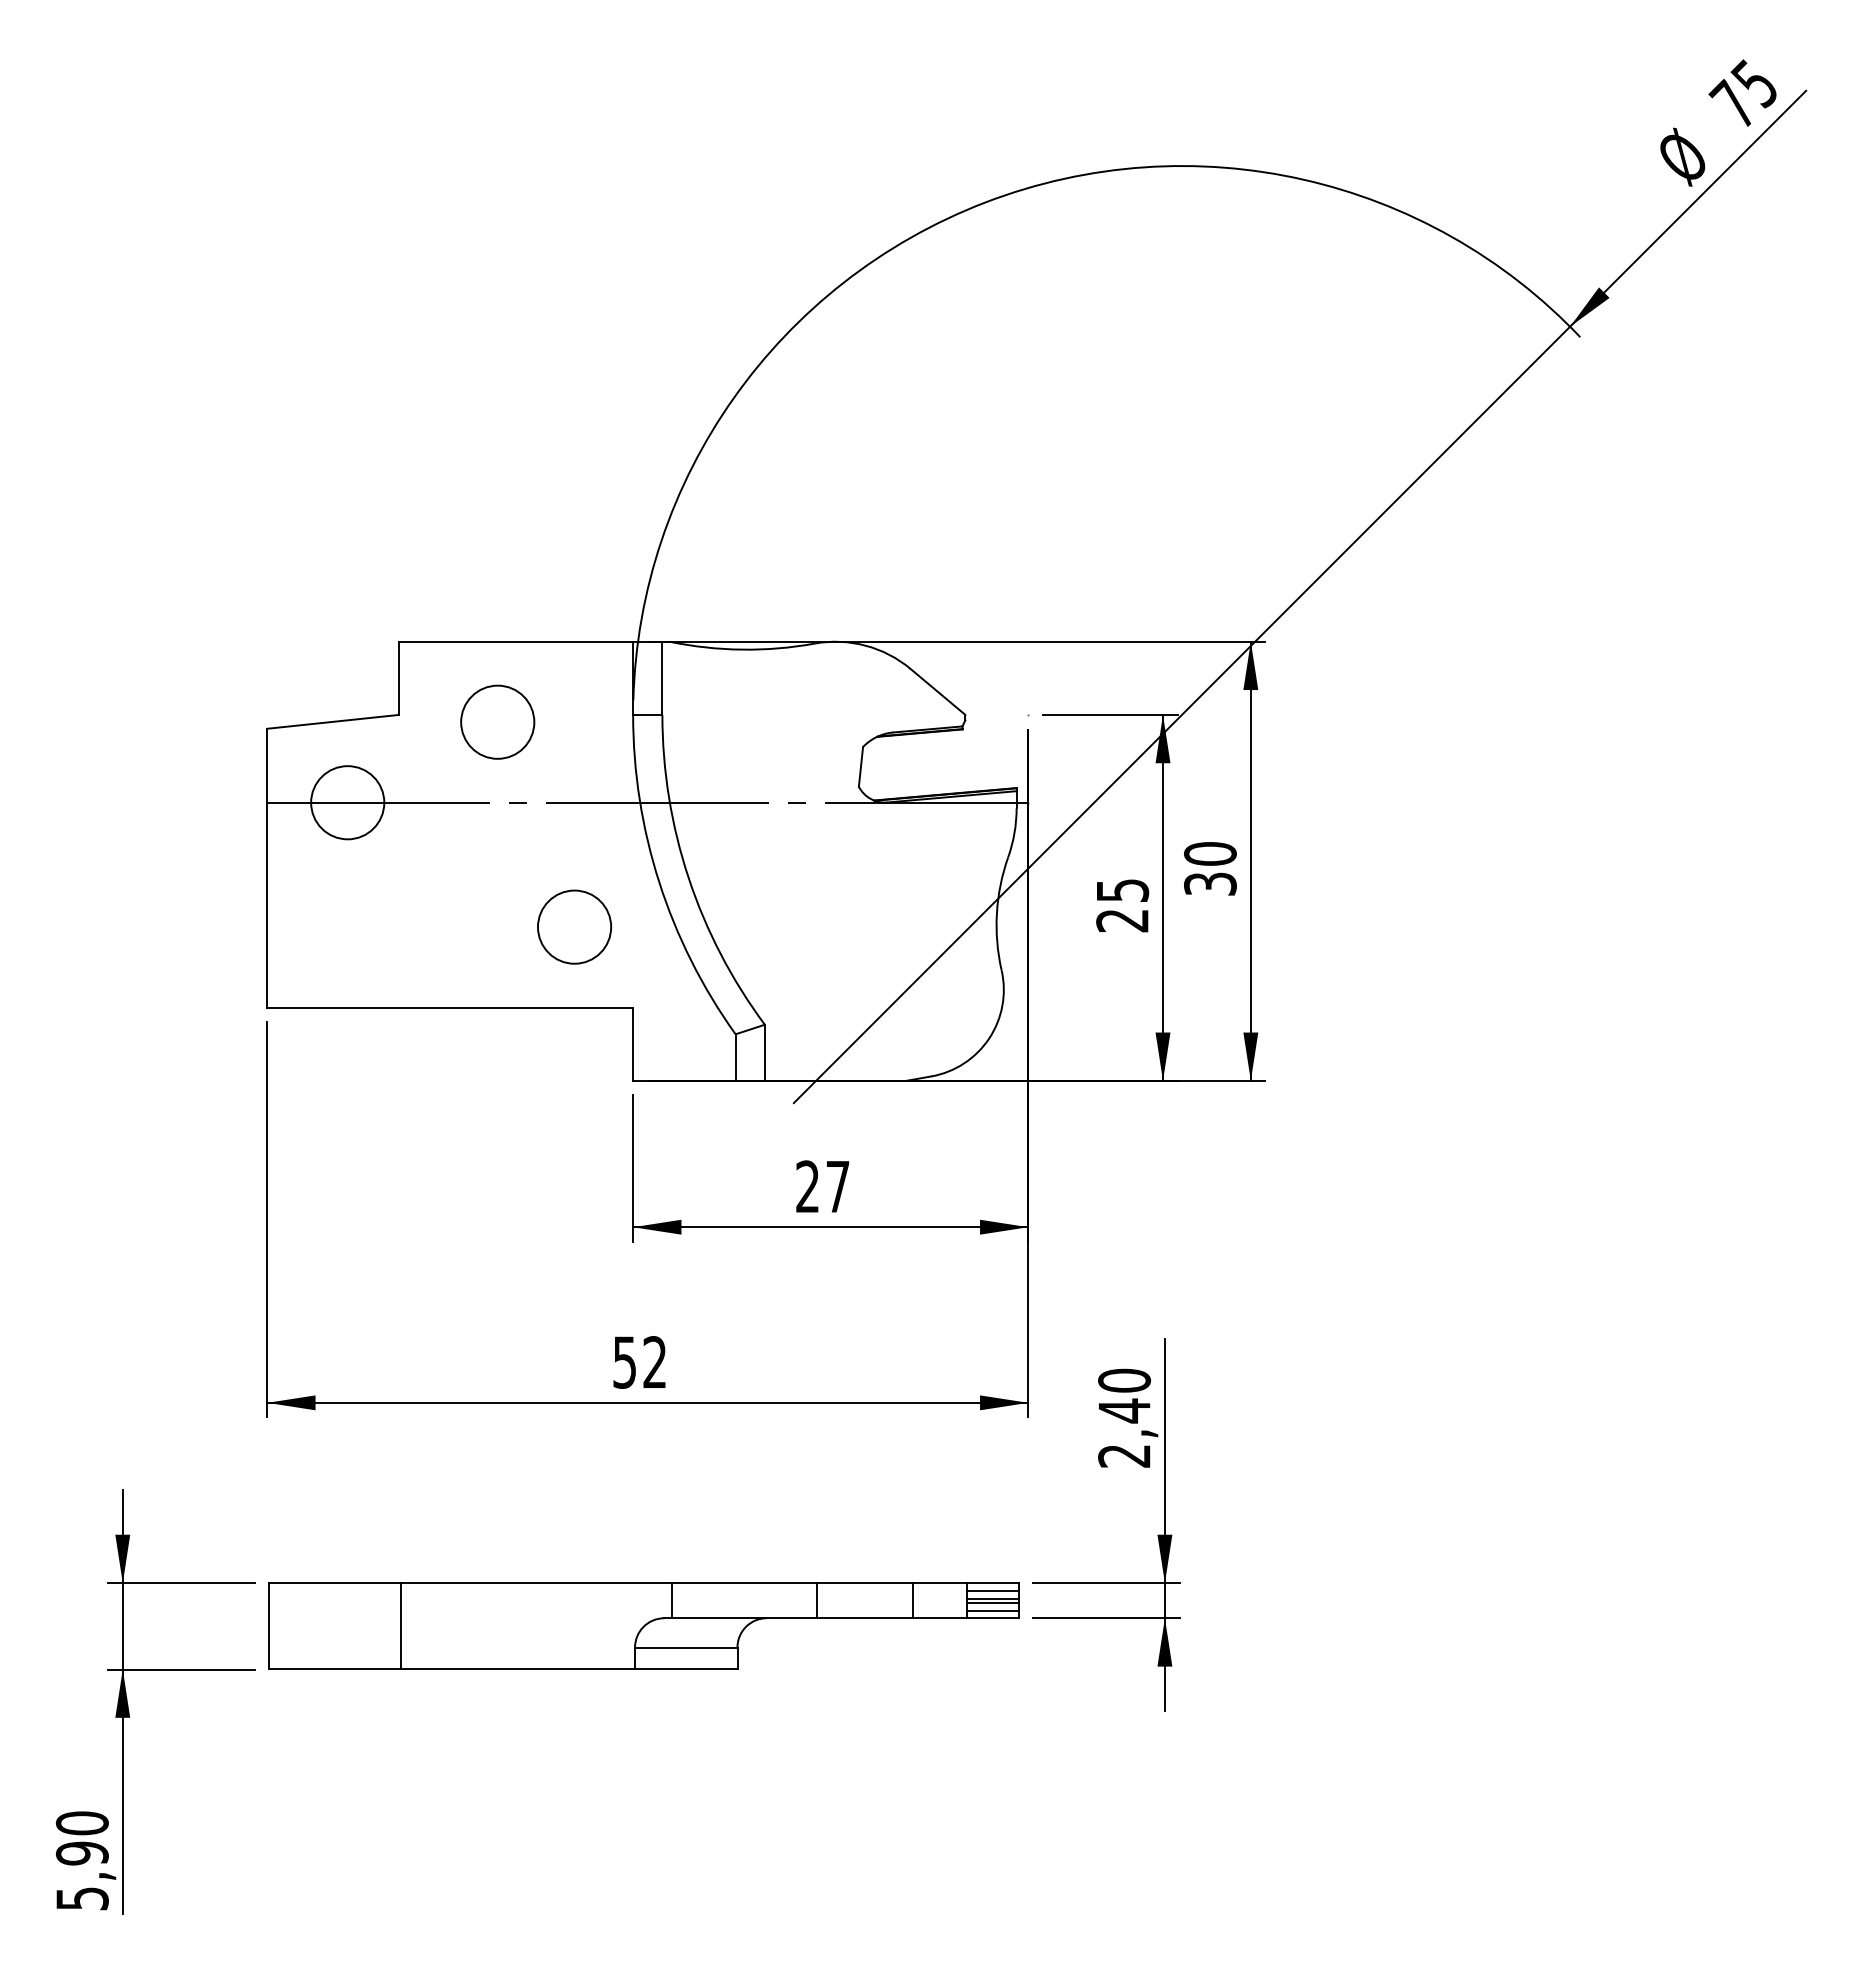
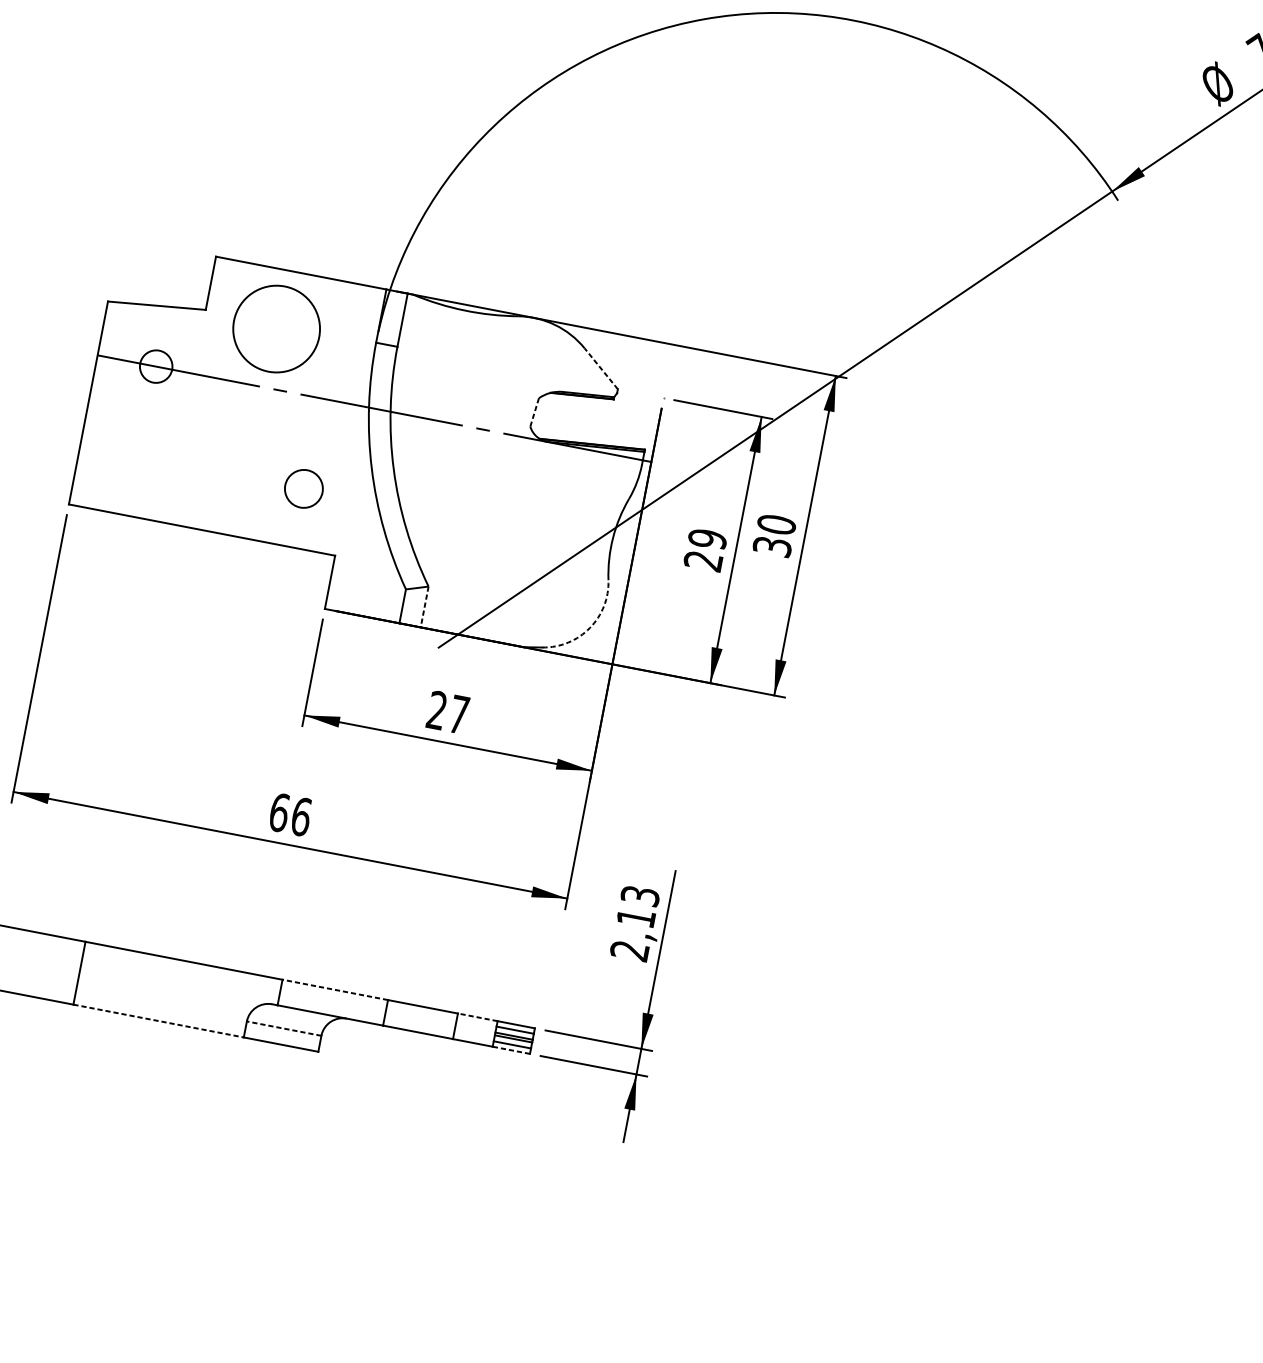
line: (938, 692) -> (601, 369), solid -> dashed
circle: (497, 721) -> (276, 328), size x1.6
line: (860, 766) -> (534, 412), solid -> dashed
circle: (347, 802) -> (156, 366), size x0.6
text: (1122, 890) -> (707, 539), 25 -> 29
circle: (574, 926) -> (303, 488), size x0.7
arc: (989, 1038) -> (590, 628), solid -> dashed
line: (764, 1053) -> (424, 607), solid -> dashed
text: (640, 1362) -> (290, 814), 52 -> 66
text: (1124, 1395) -> (638, 906), 2,40 -> 2,13
line: (744, 1583) -> (335, 990), solid -> dashed
line: (939, 1583) -> (477, 1017), solid -> dashed
line: (992, 1618) -> (511, 1050), solid -> dashed
line: (685, 1647) -> (283, 1028), solid -> dashed
line: (518, 1669) -> (159, 1021), solid -> dashed

